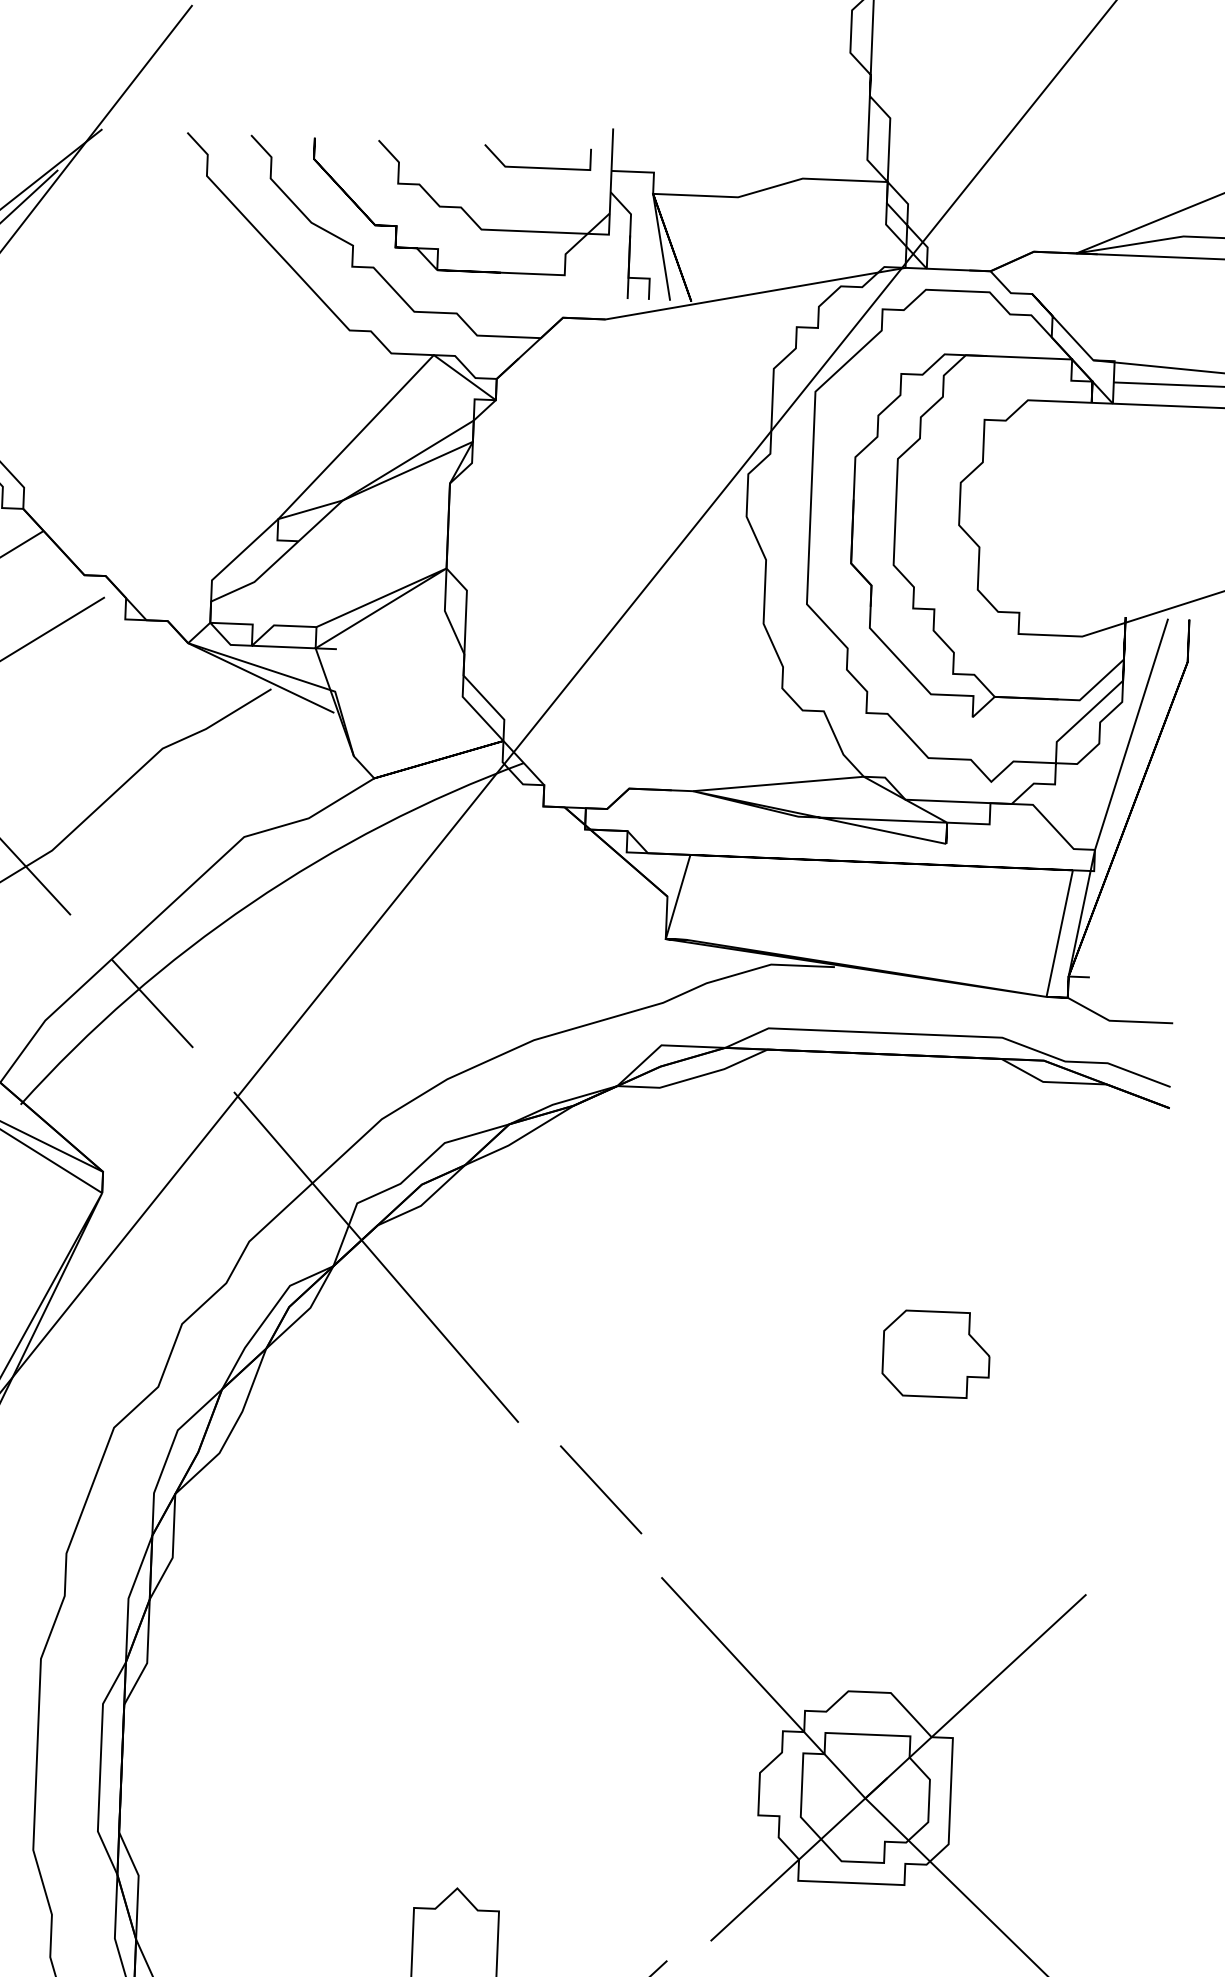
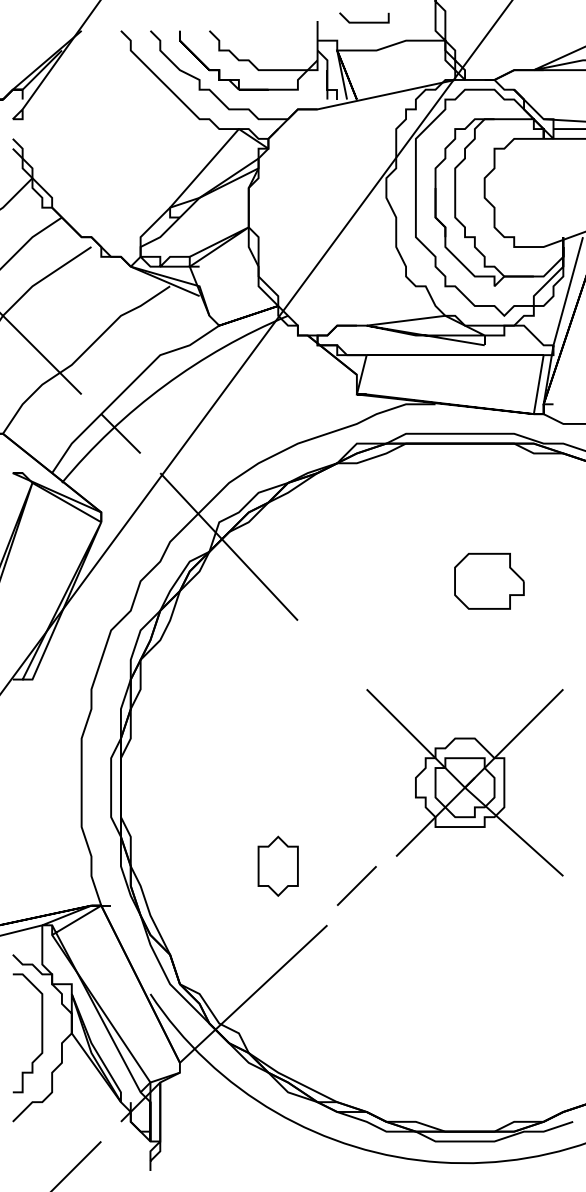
line: (537, 165) -> (364, 21), moved
part: (936, 1352) -> (489, 580), size x1.4
line: (601, 1490) -> (337, 650), removed

